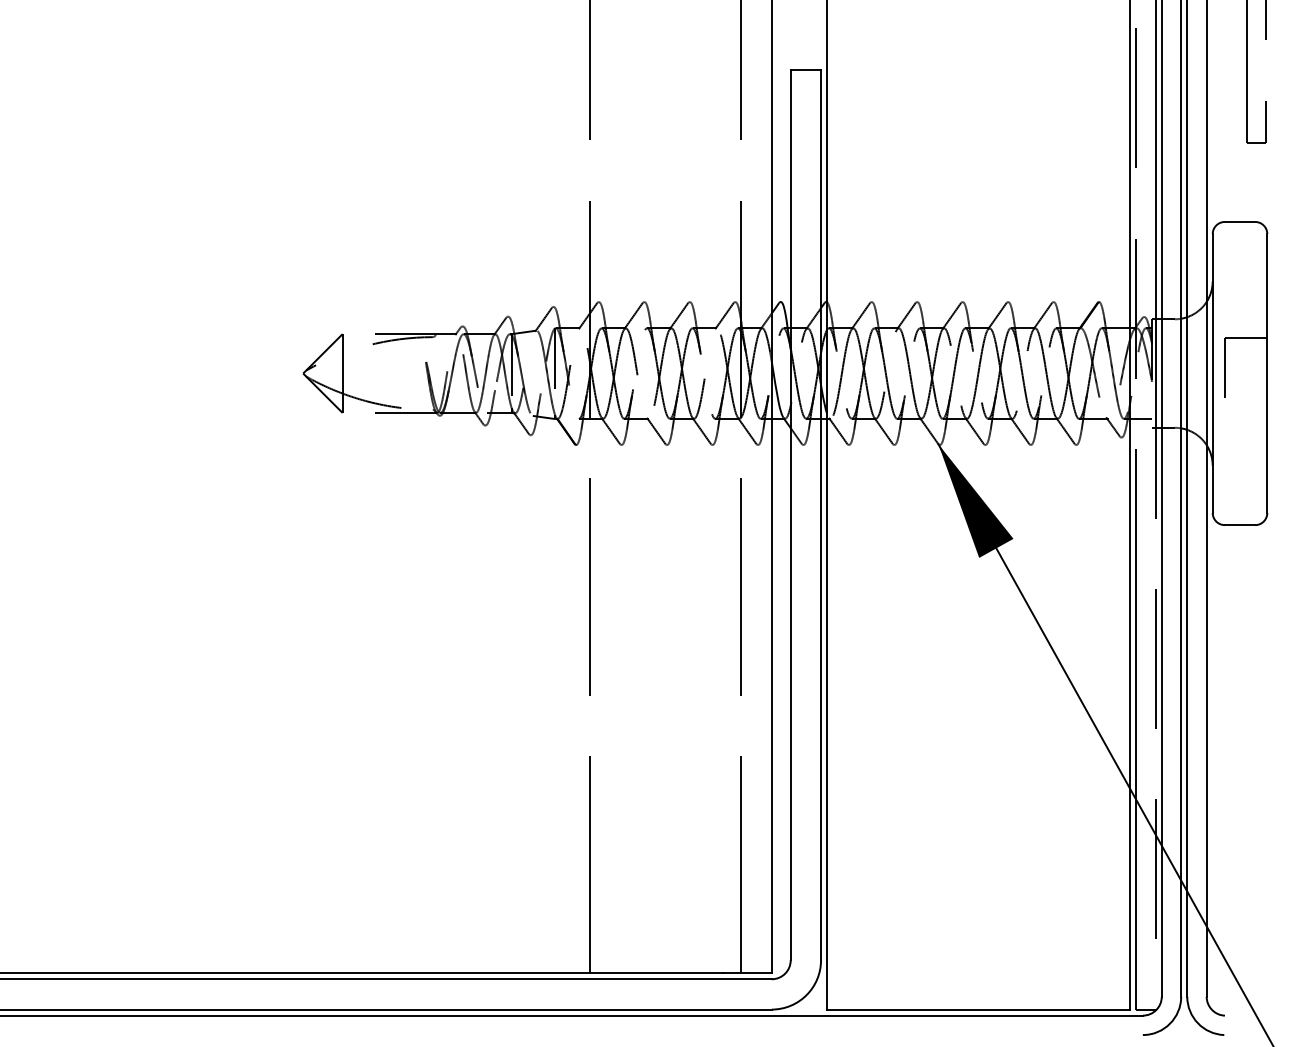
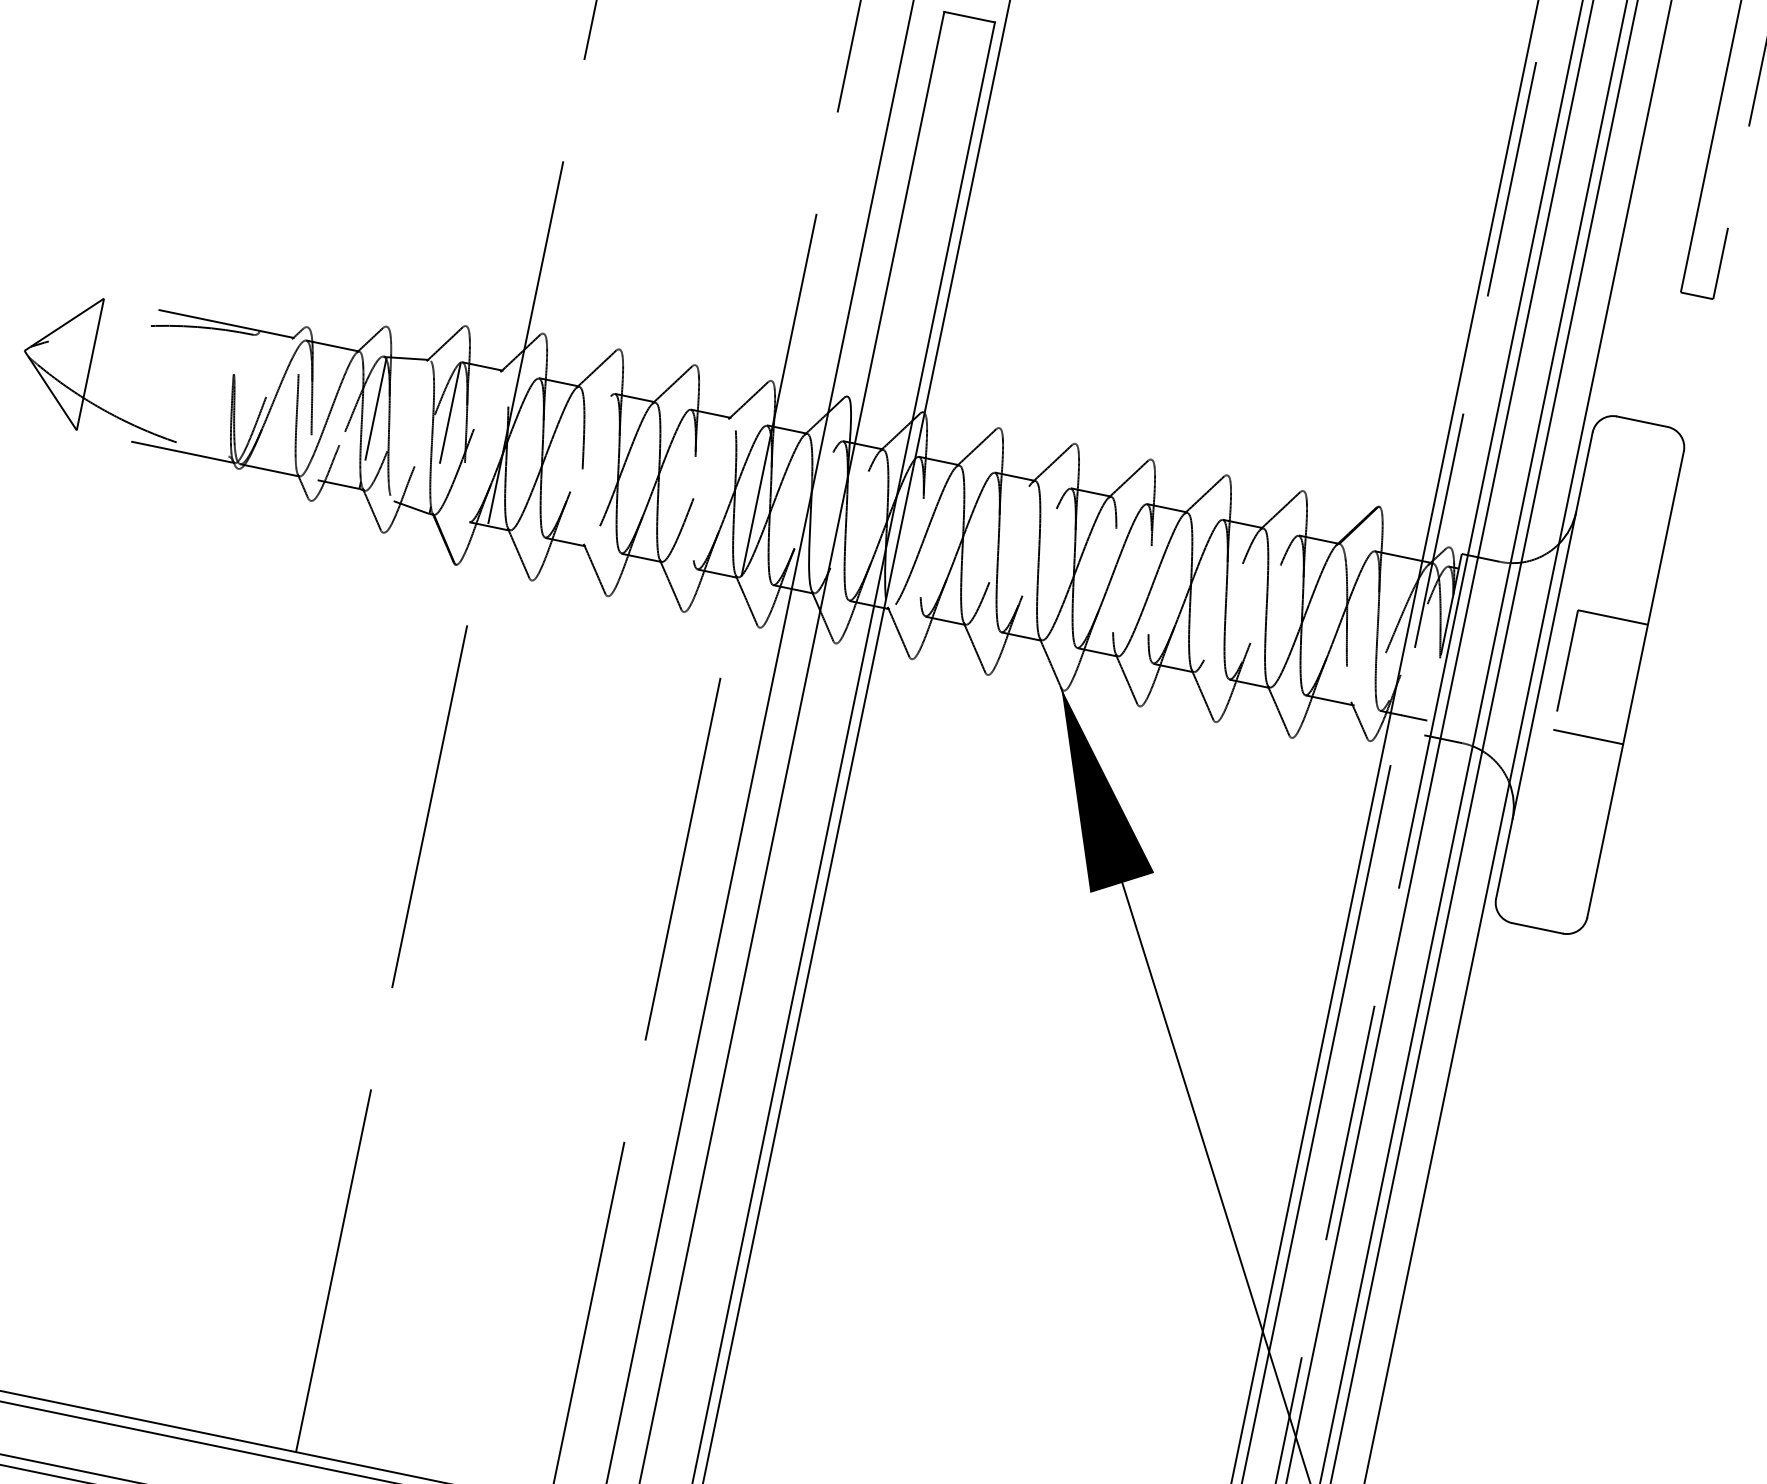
line: (1246, 409) -> (1588, 737), added

